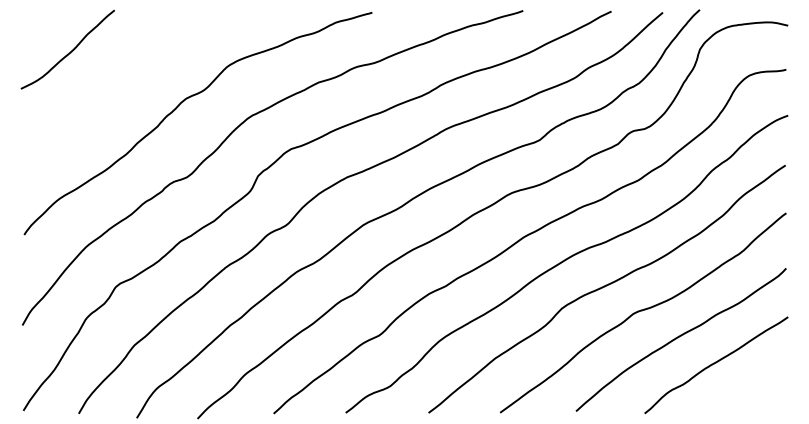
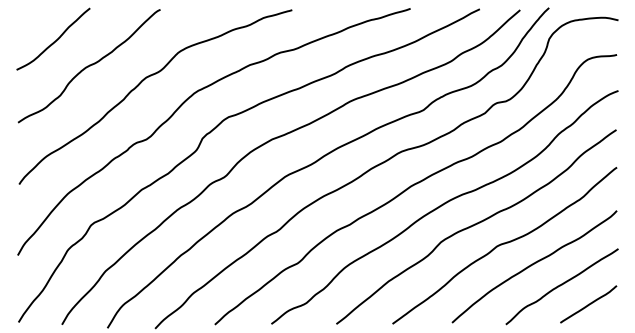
curve: (113, 83) -> (89, 65), added
curve: (749, 387) -> (588, 304), added

